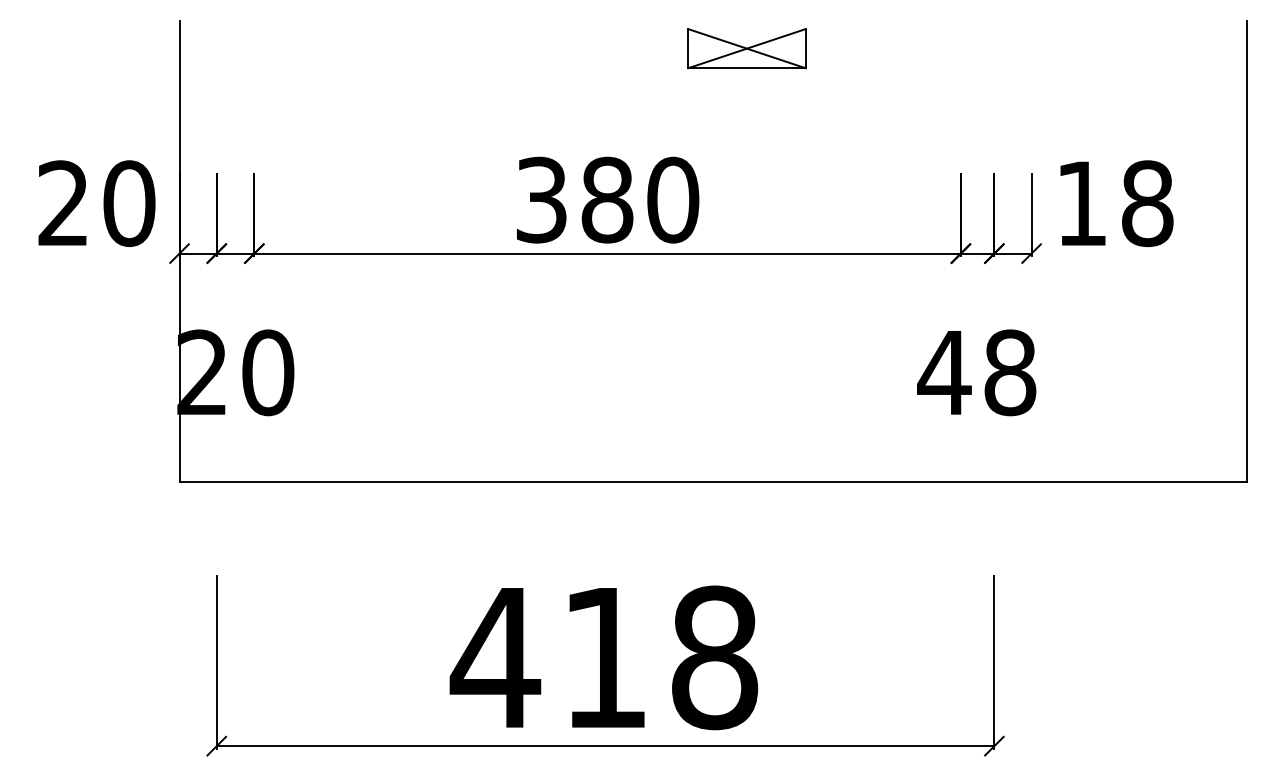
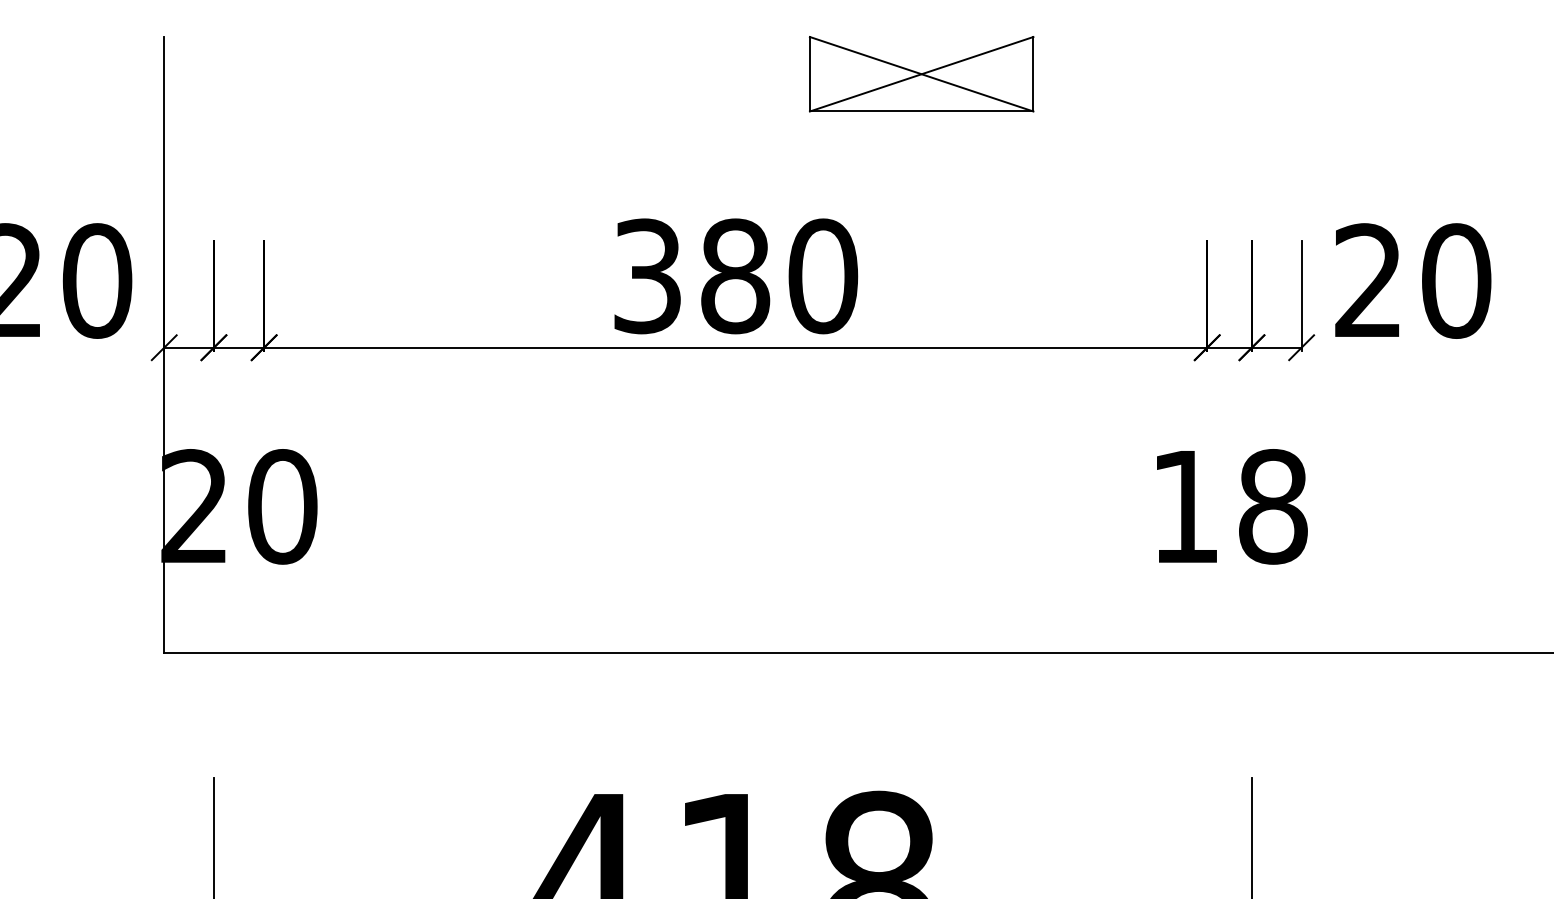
part: (746, 48) -> (921, 73), size x1.43
text: (1114, 203) -> (1412, 280), 18 -> 20
text: (944, 372) -> (1185, 506), 48 -> 18

